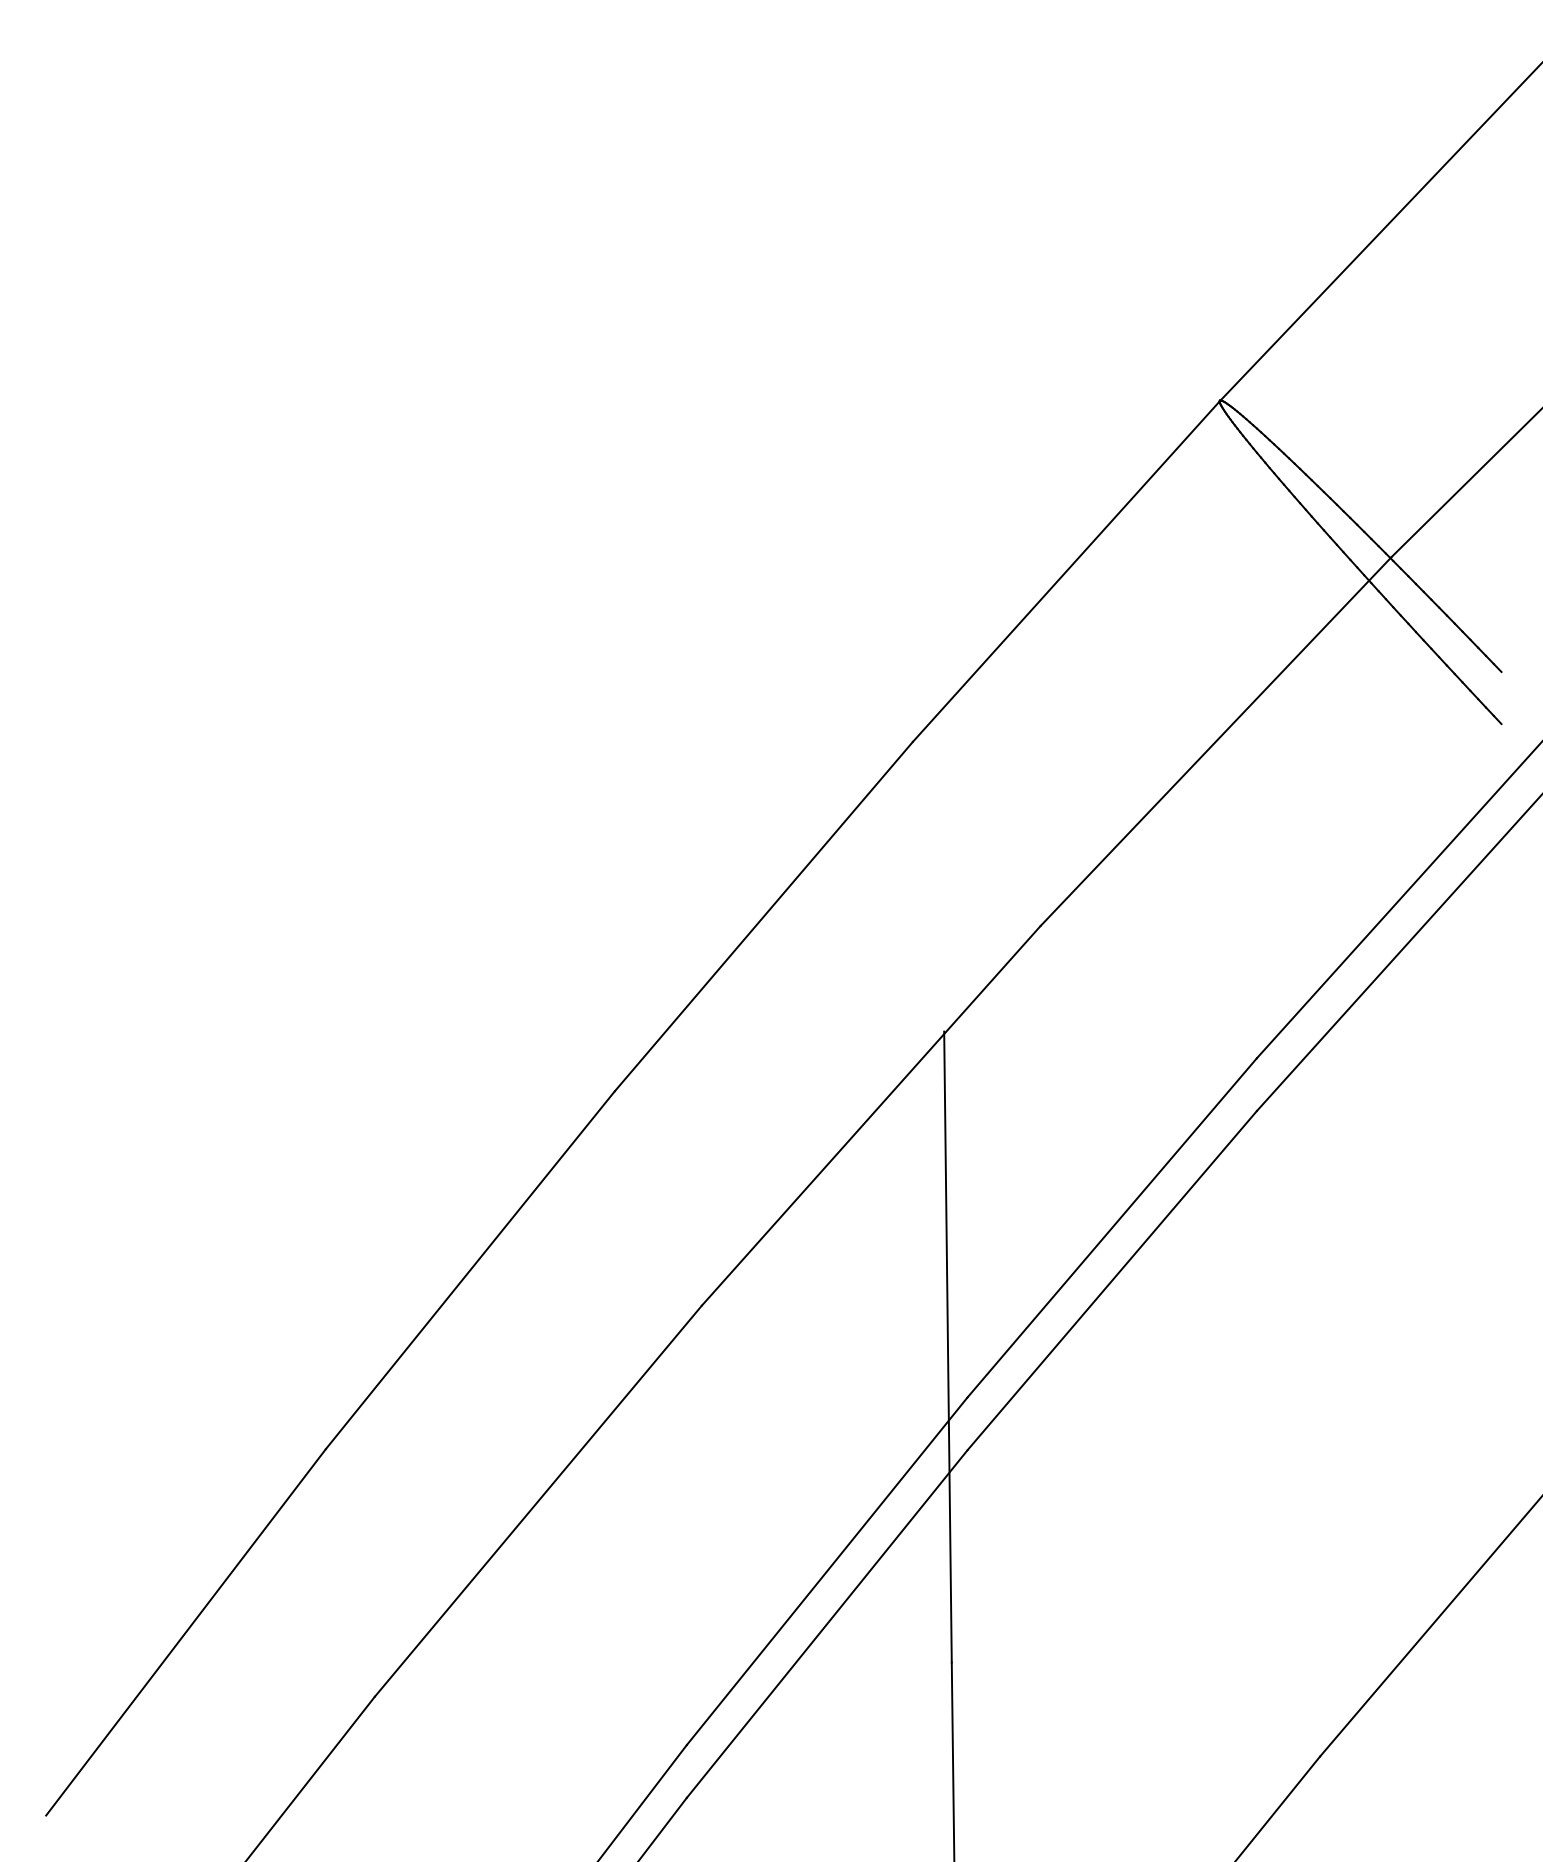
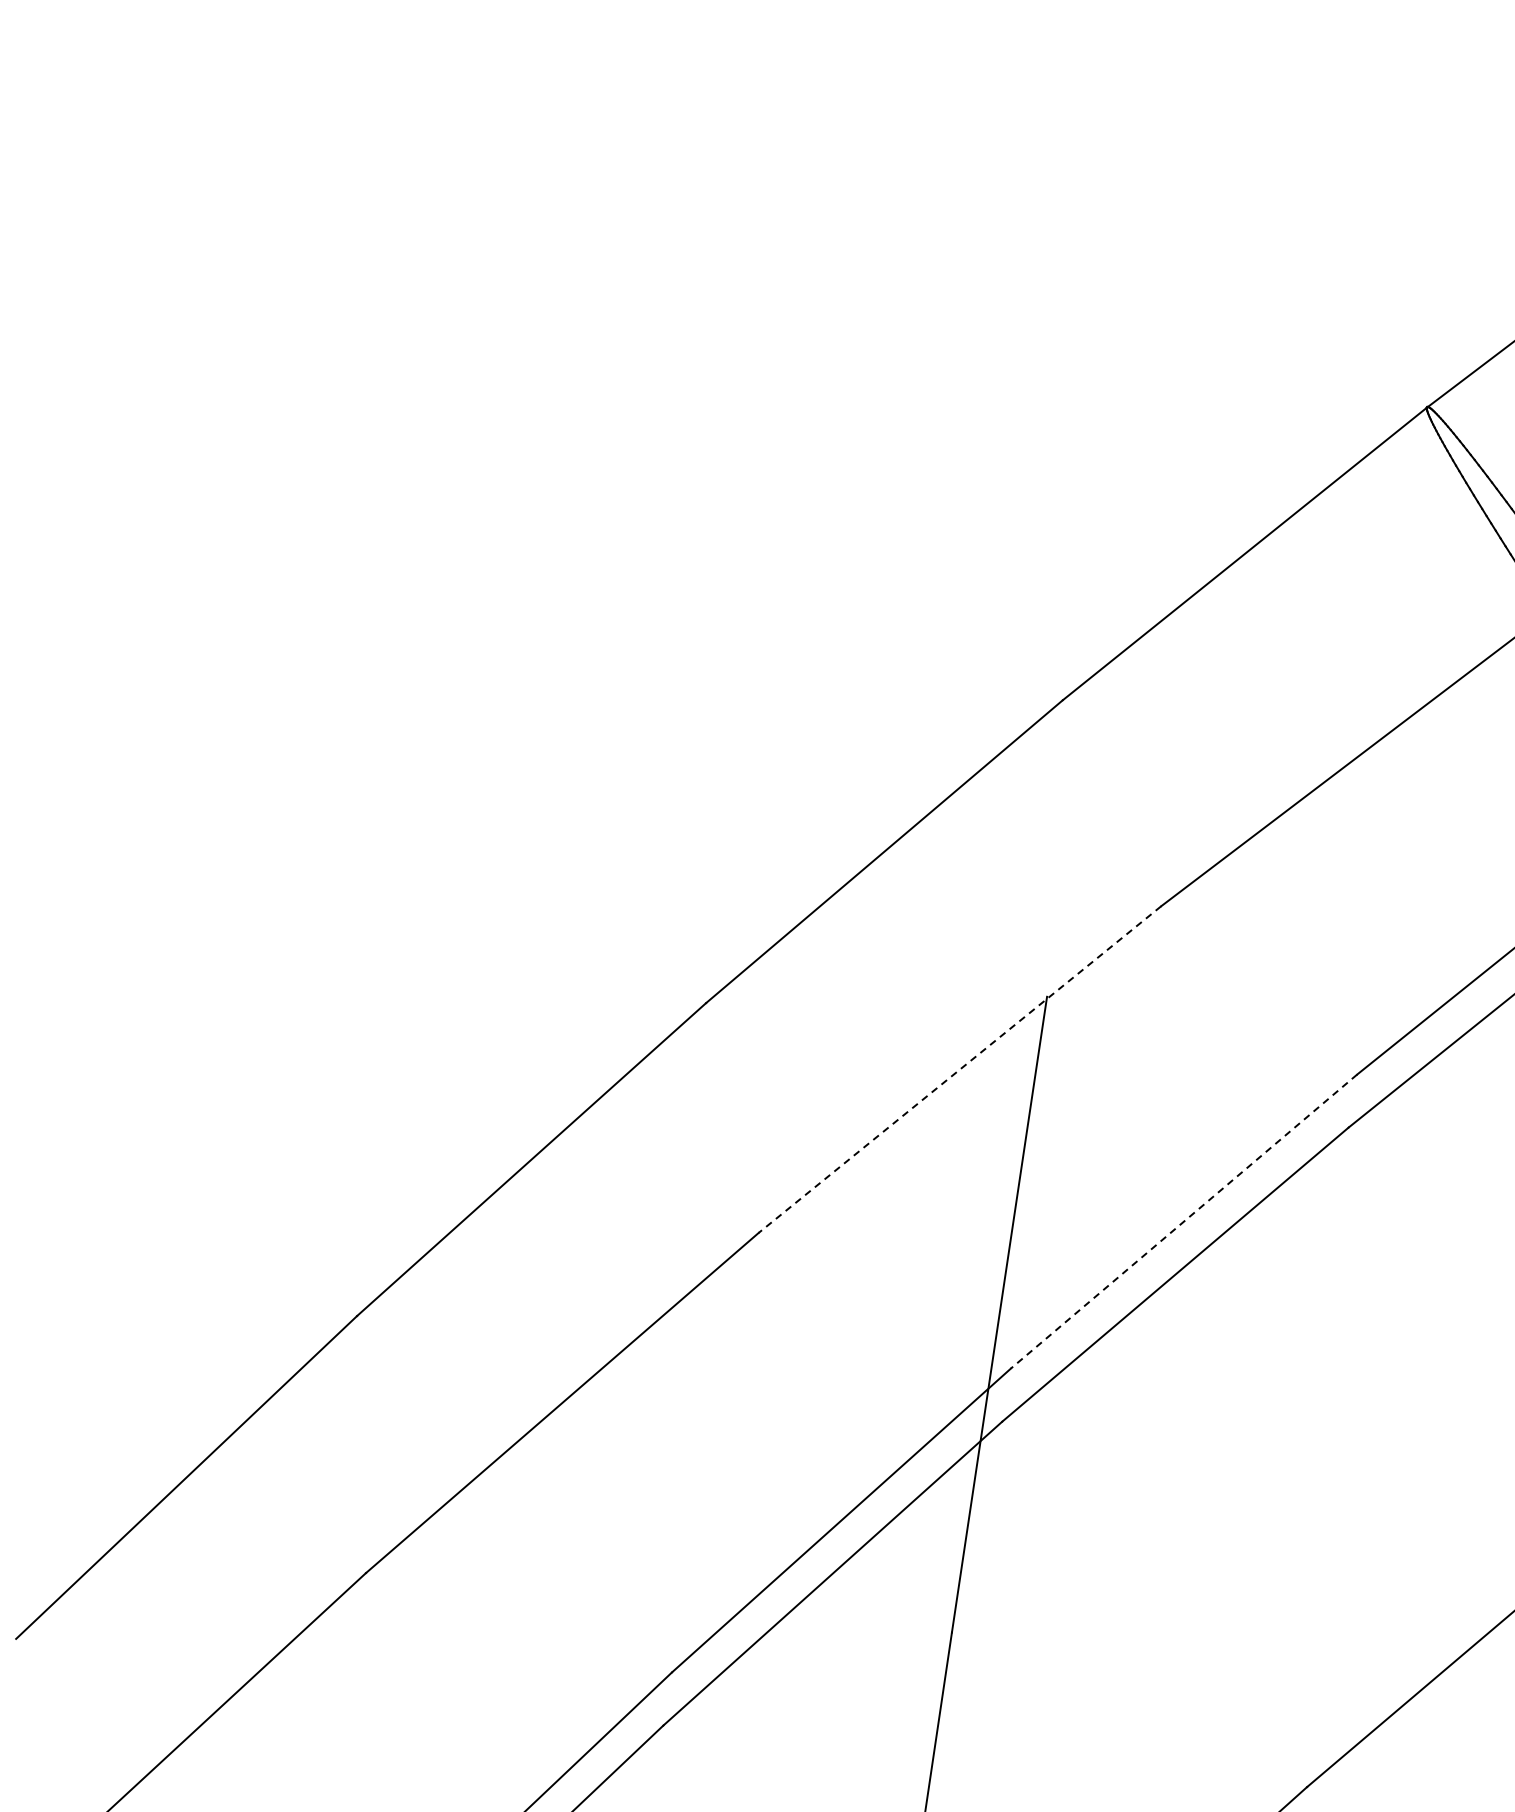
line: (870, 1116) -> (959, 1070), solid -> dashed
line: (1112, 1227) -> (1184, 1221), solid -> dashed

